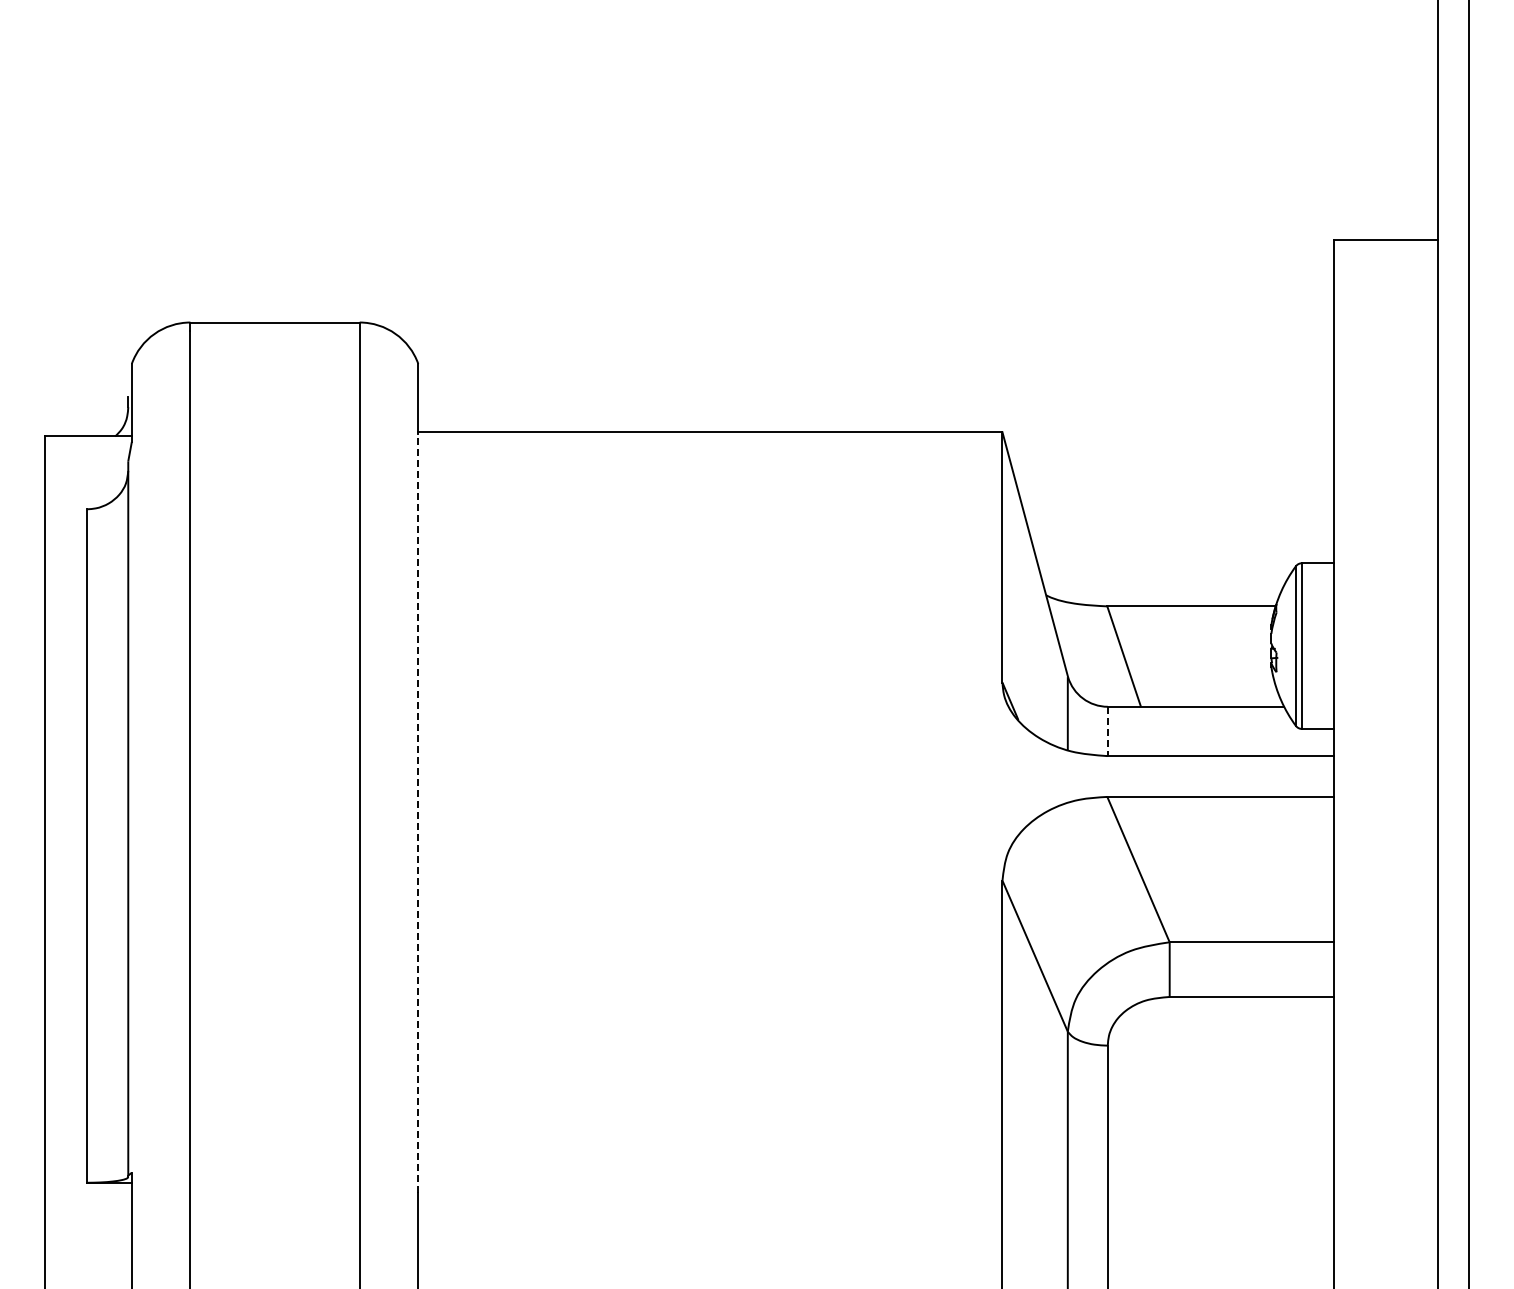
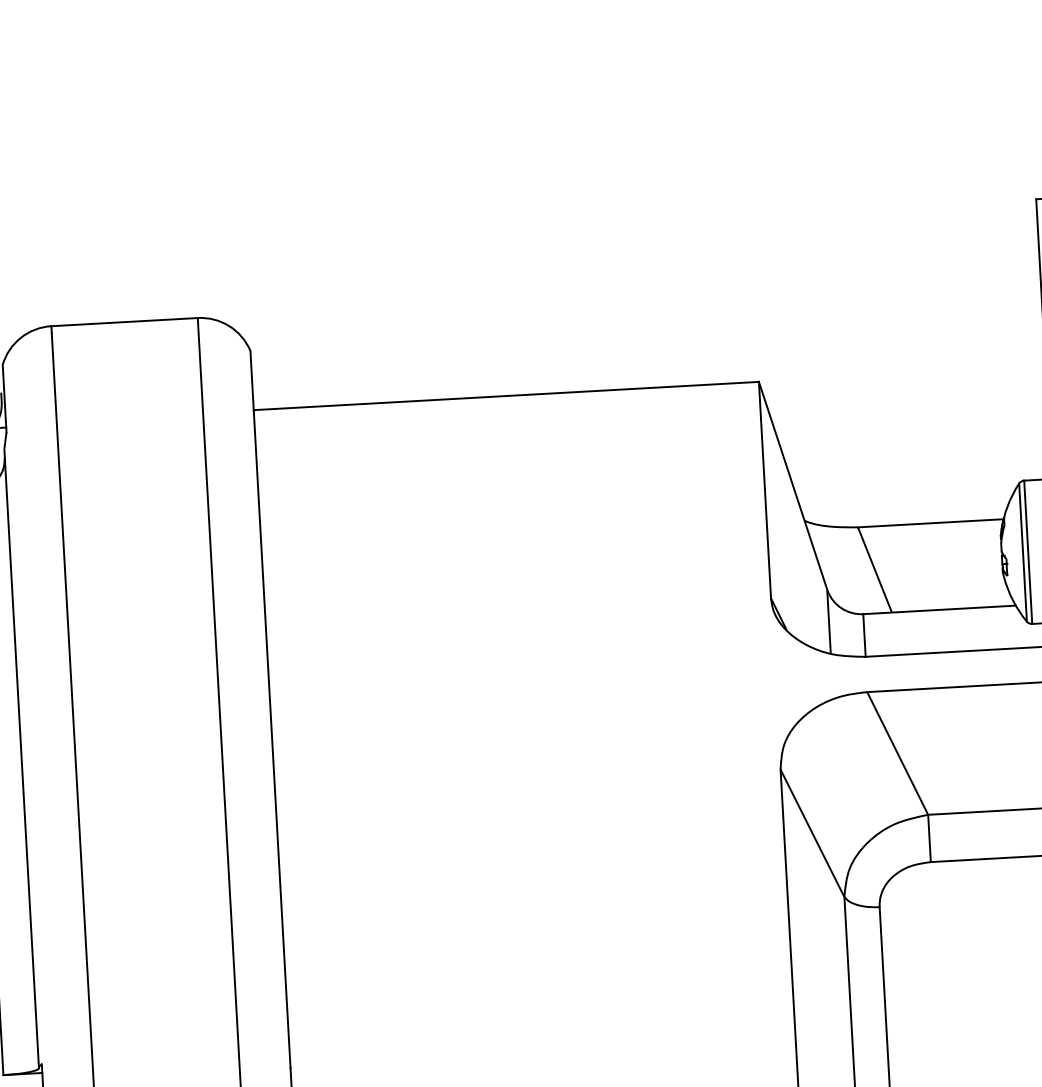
line: (1107, 731) -> (864, 635), dashed -> solid
line: (418, 813) -> (272, 739), dashed -> solid

